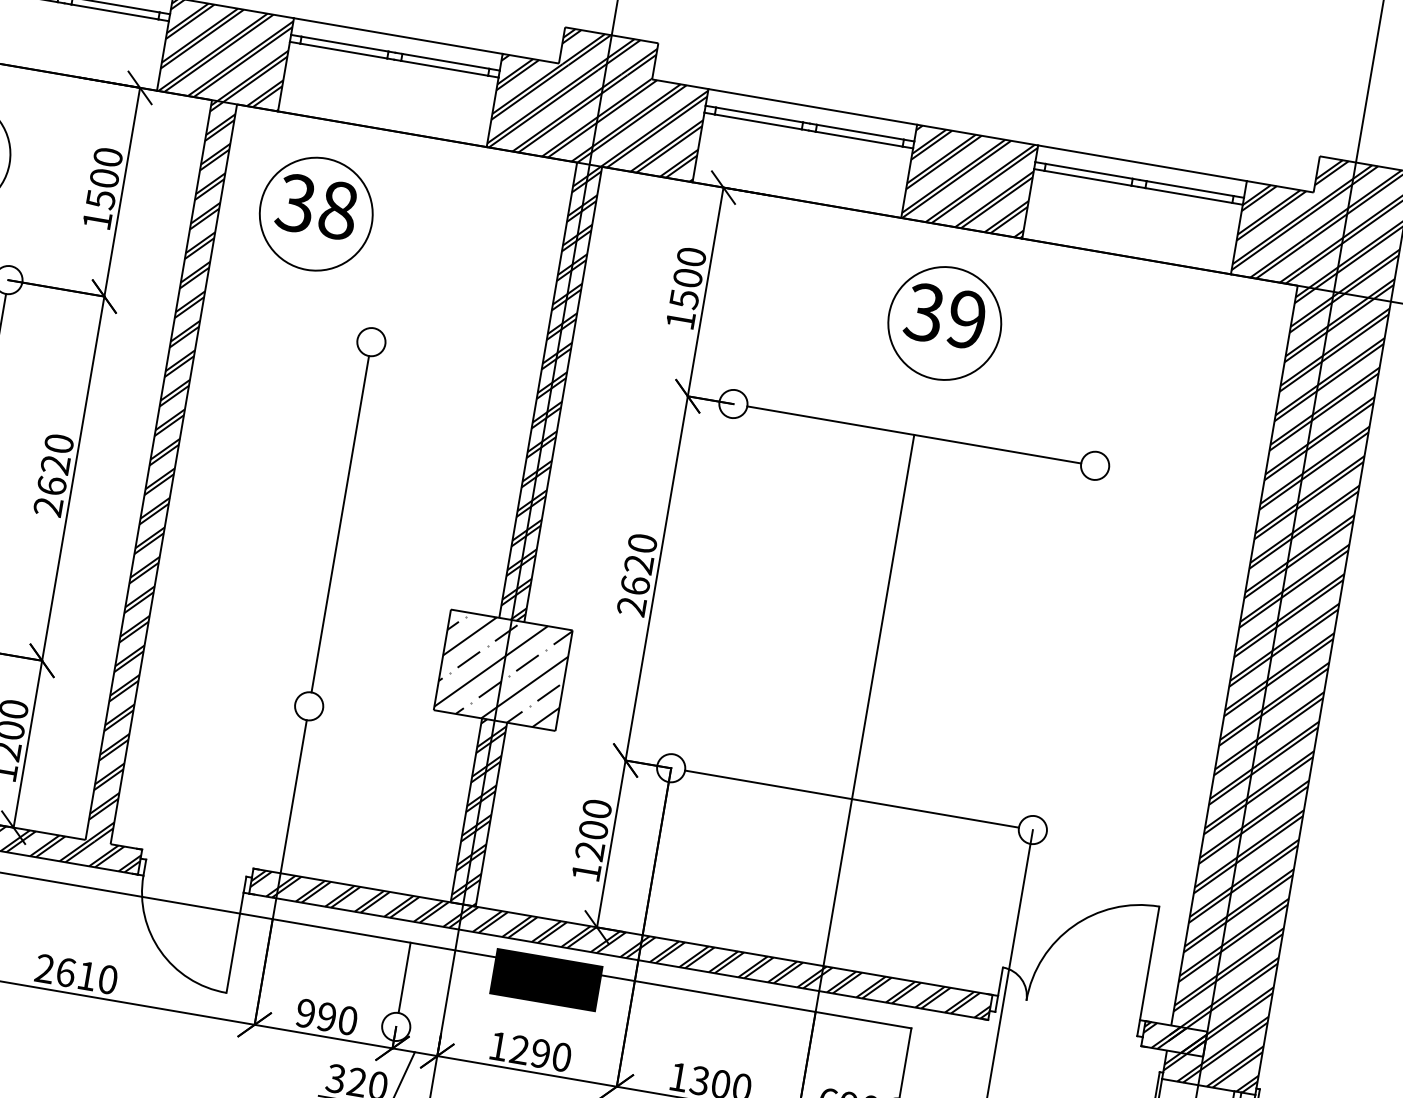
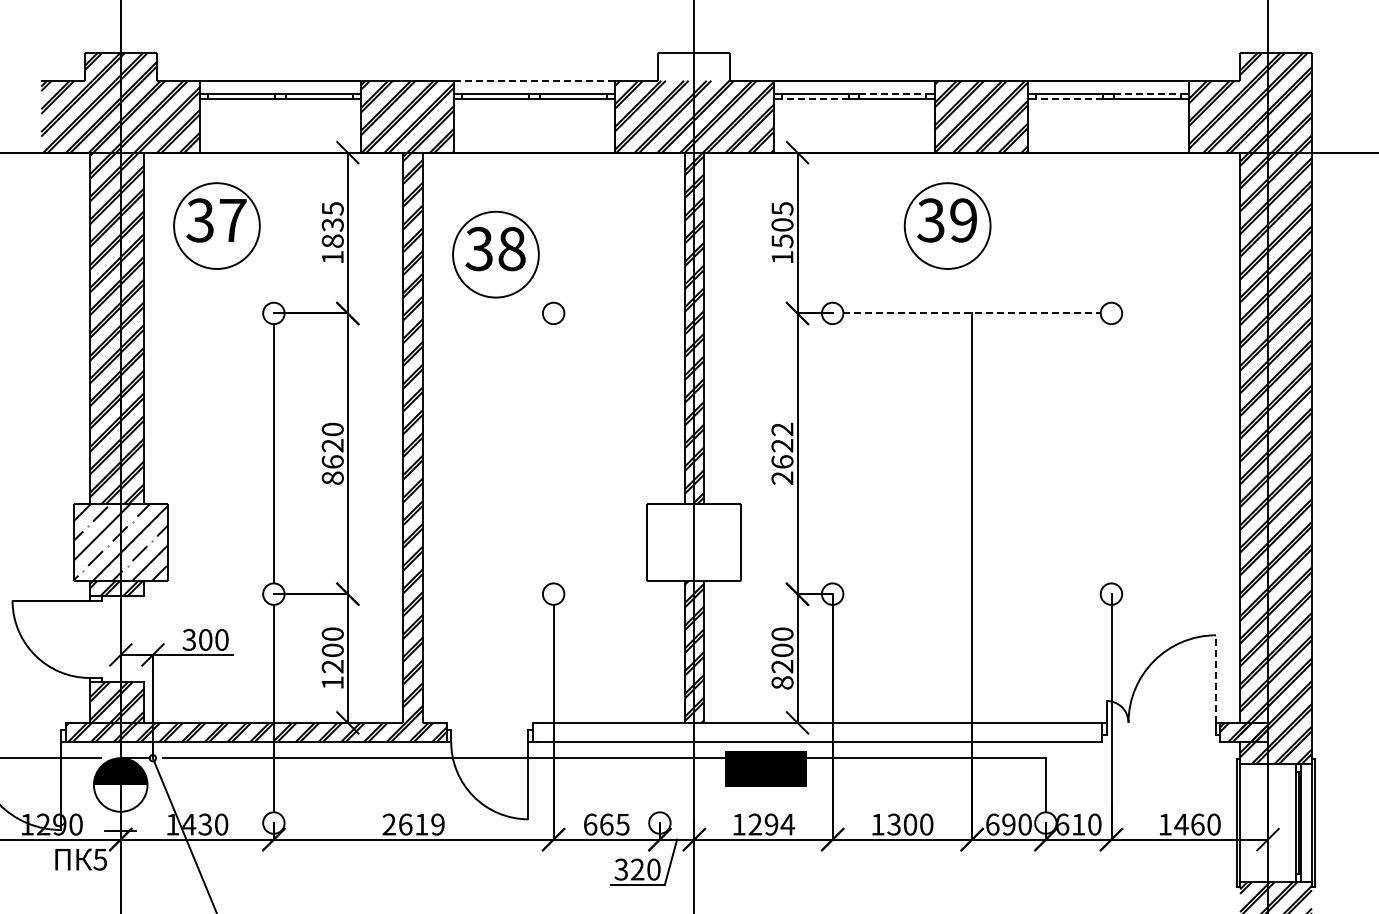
line: (399, 35) -> (535, 80), solid -> dashed
hatch: (608, 53) -> (694, 66), removed
line: (758, 121) -> (815, 98), solid -> dashed
line: (859, 131) -> (892, 93), solid -> dashed
line: (1088, 177) -> (1069, 98), solid -> dashed
text: (104, 179) -> (332, 225), 1500 -> 1835
line: (1190, 188) -> (1147, 93), solid -> dashed
part: (315, 213) -> (495, 254), moved
text: (691, 256) -> (782, 208), 1500 -> 1505
part: (944, 322) -> (947, 225), moved
line: (914, 435) -> (972, 313), solid -> dashed
text: (48, 505) -> (332, 477), 2620 -> 8620
line: (340, 523) -> (553, 453), removed
text: (642, 543) -> (782, 429), 2620 -> 2622
hatch: (503, 670) -> (694, 542), removed
line: (851, 799) -> (971, 594), removed
text: (586, 871) -> (782, 682), 1200 -> 8200
hatch: (620, 944) -> (817, 732), removed
line: (1150, 964) -> (1216, 679), solid -> dashed
line: (404, 978) -> (659, 785), removed
text: (107, 979) -> (437, 824), 2610 -> 2619
text: (326, 1016) -> (606, 824), 990 -> 665
text: (561, 1057) -> (787, 824), 1290 -> 1294

